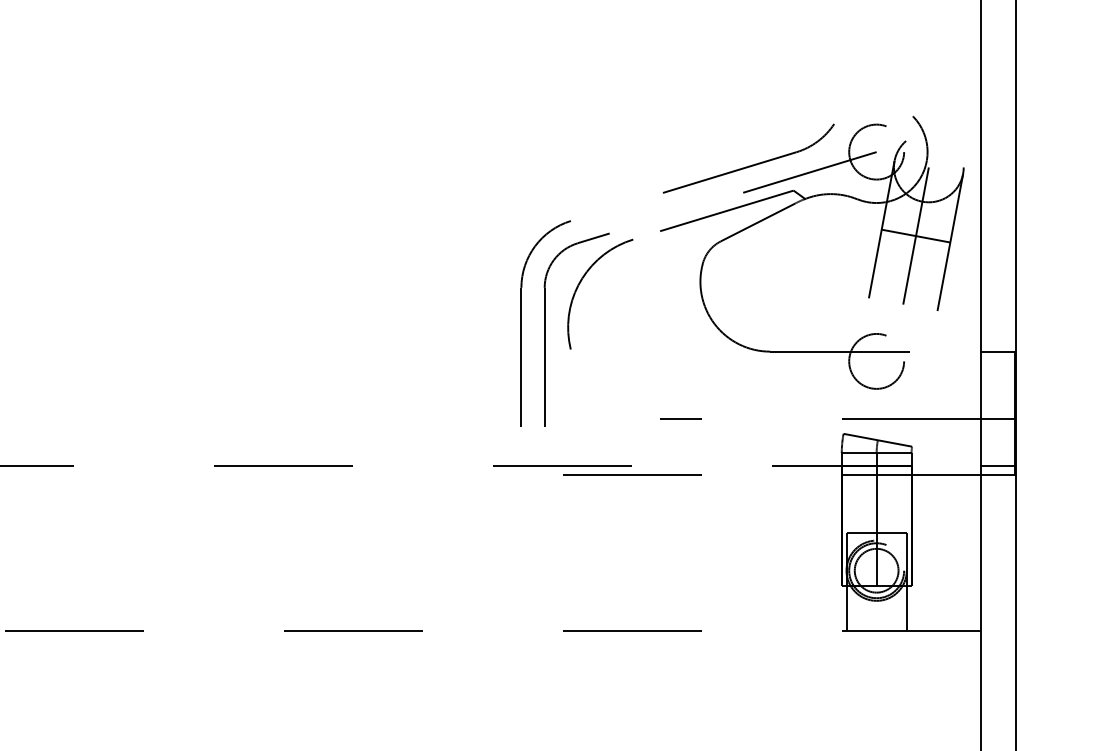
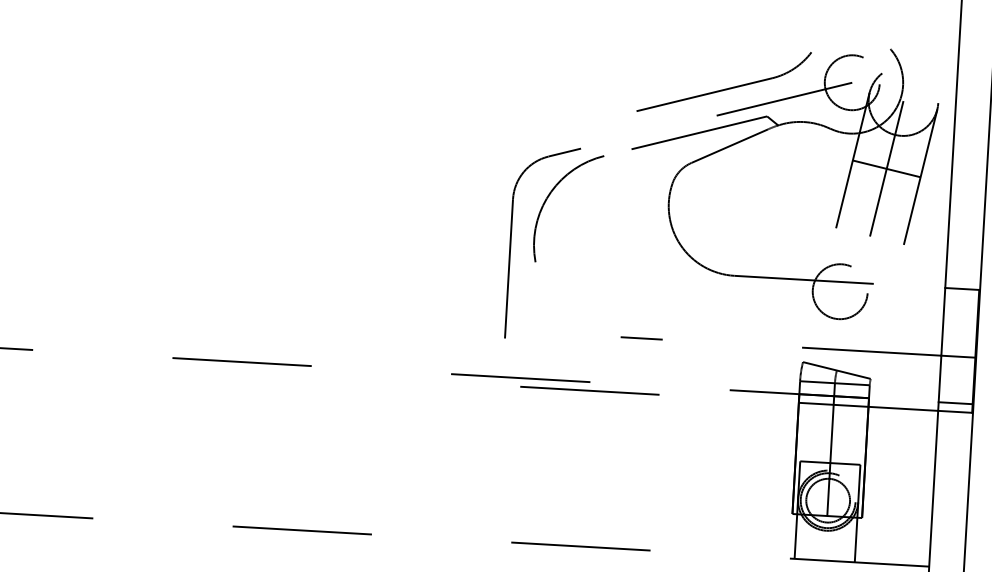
part: (521, 323) -> (487, 233), removed

